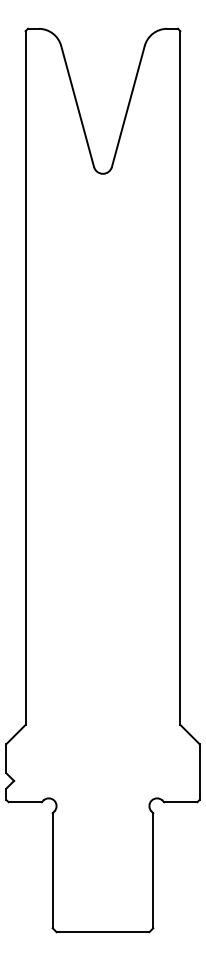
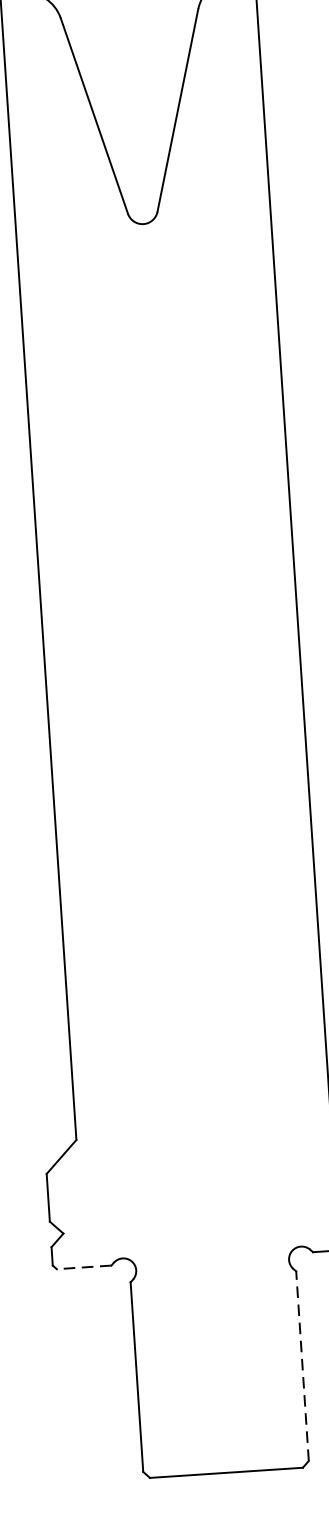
line: (25, 802) -> (84, 1267), solid -> dashed
line: (153, 870) -> (302, 1365), solid -> dashed

